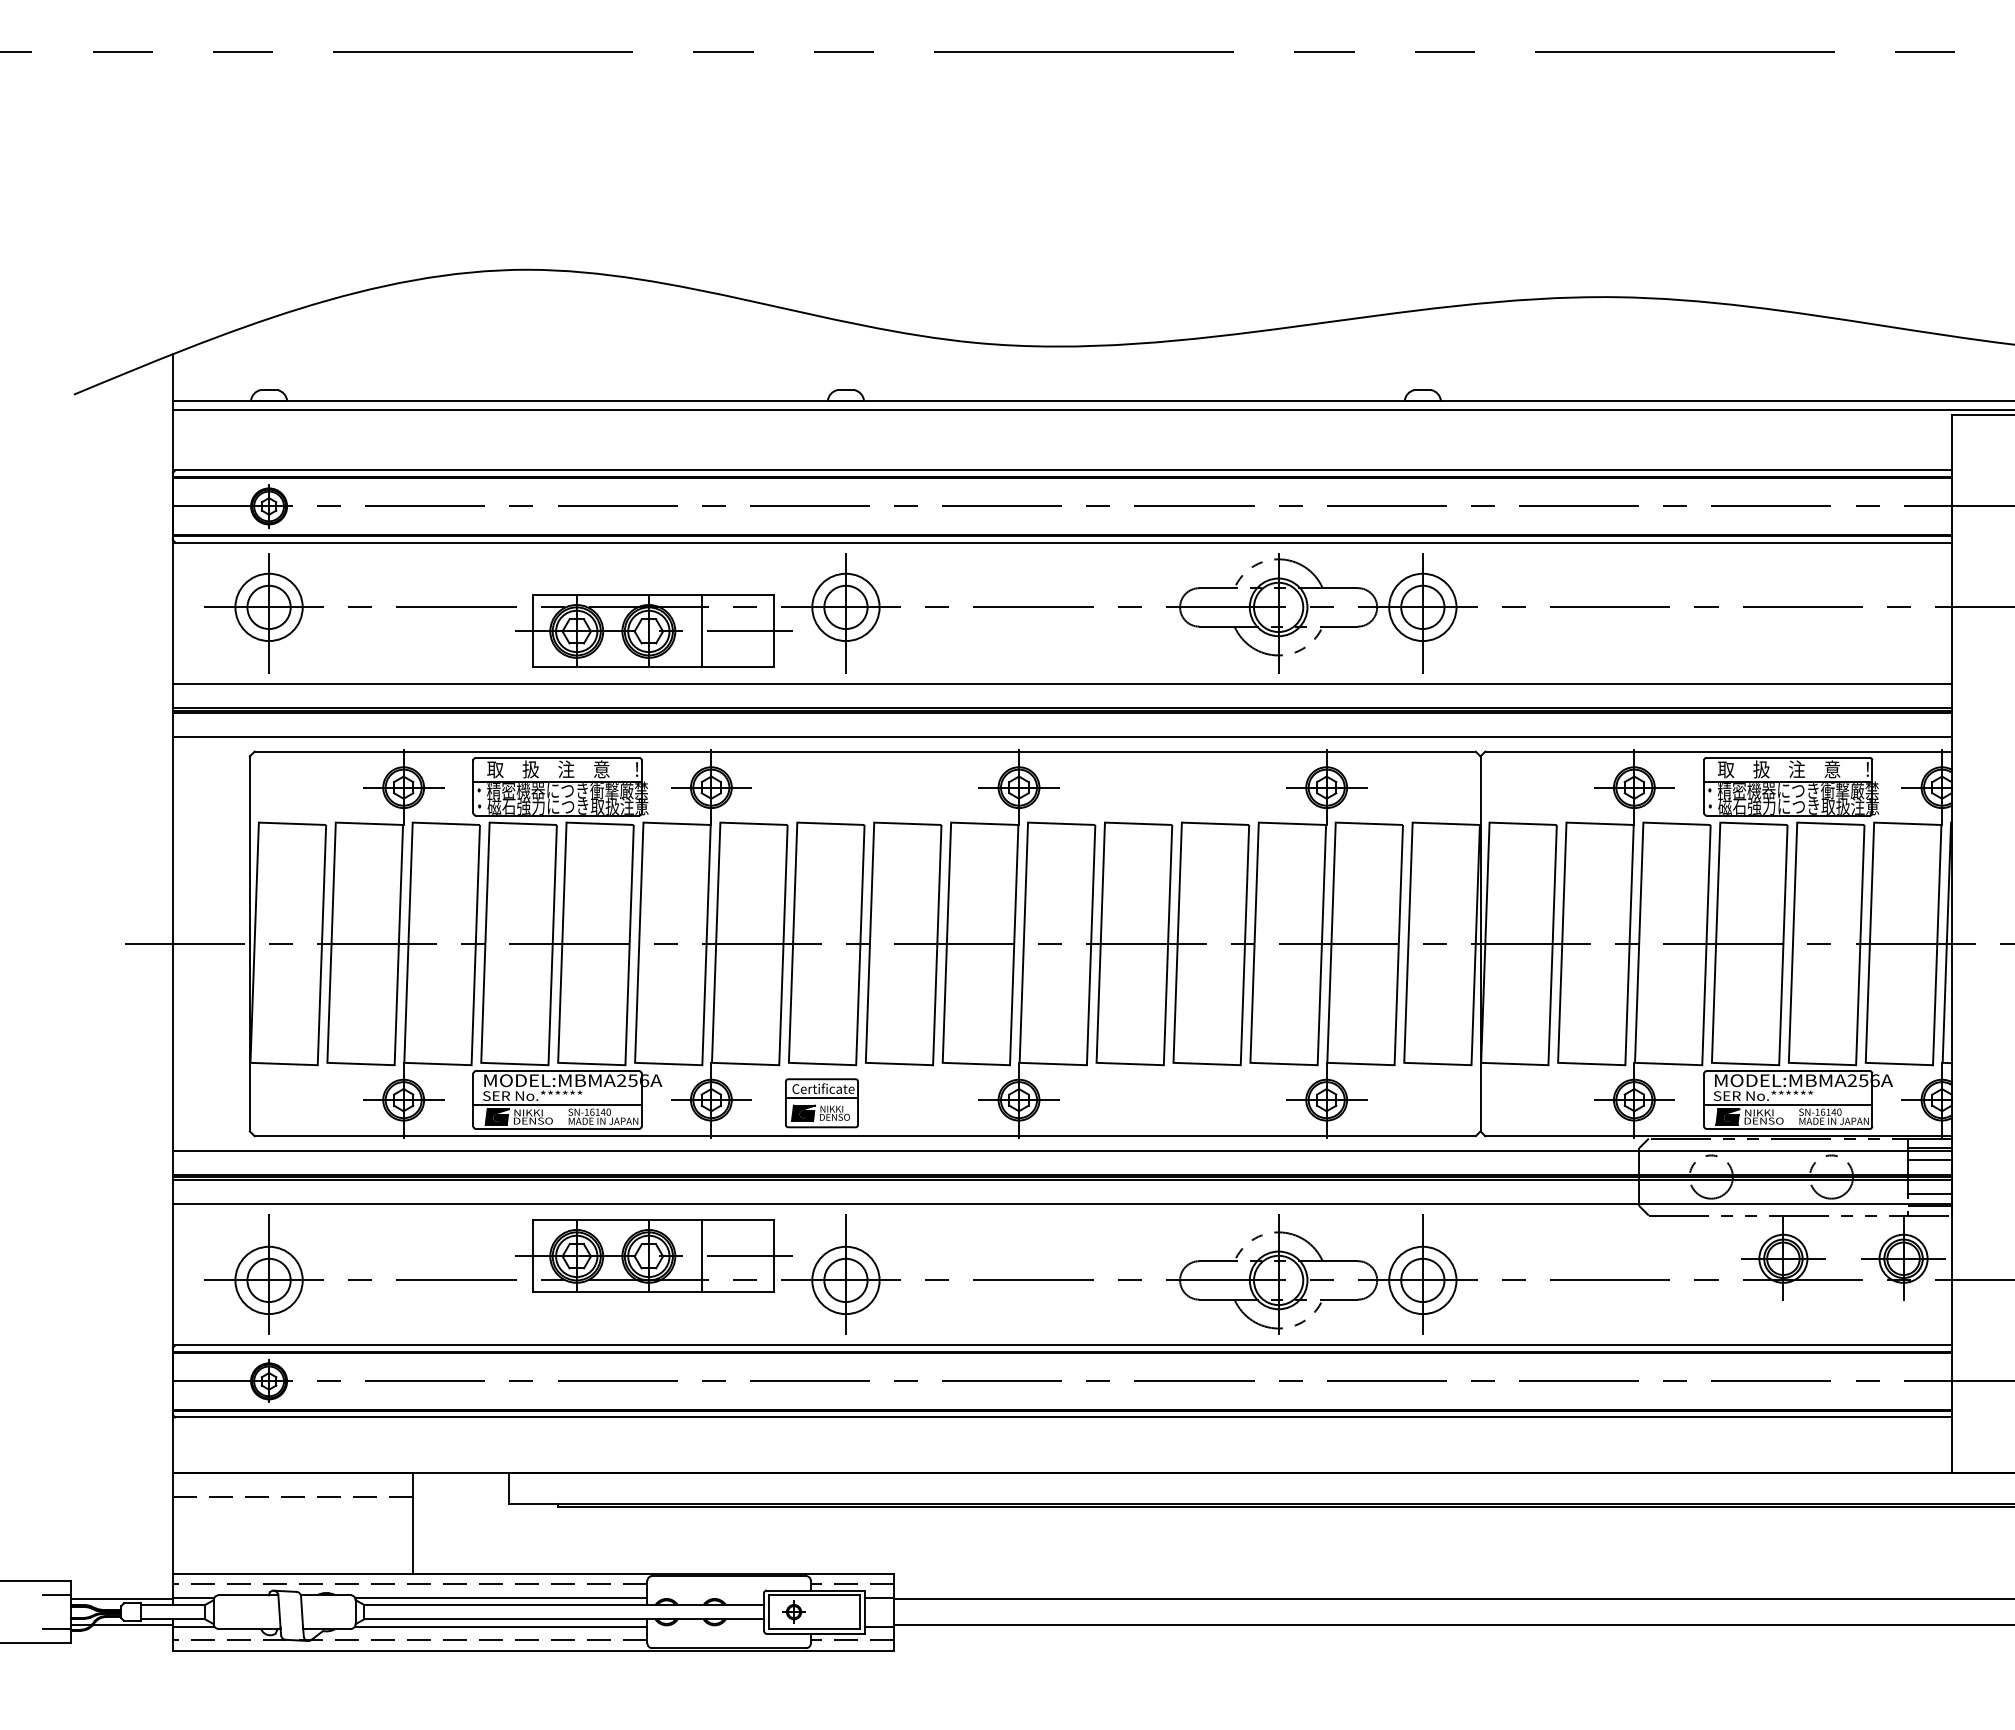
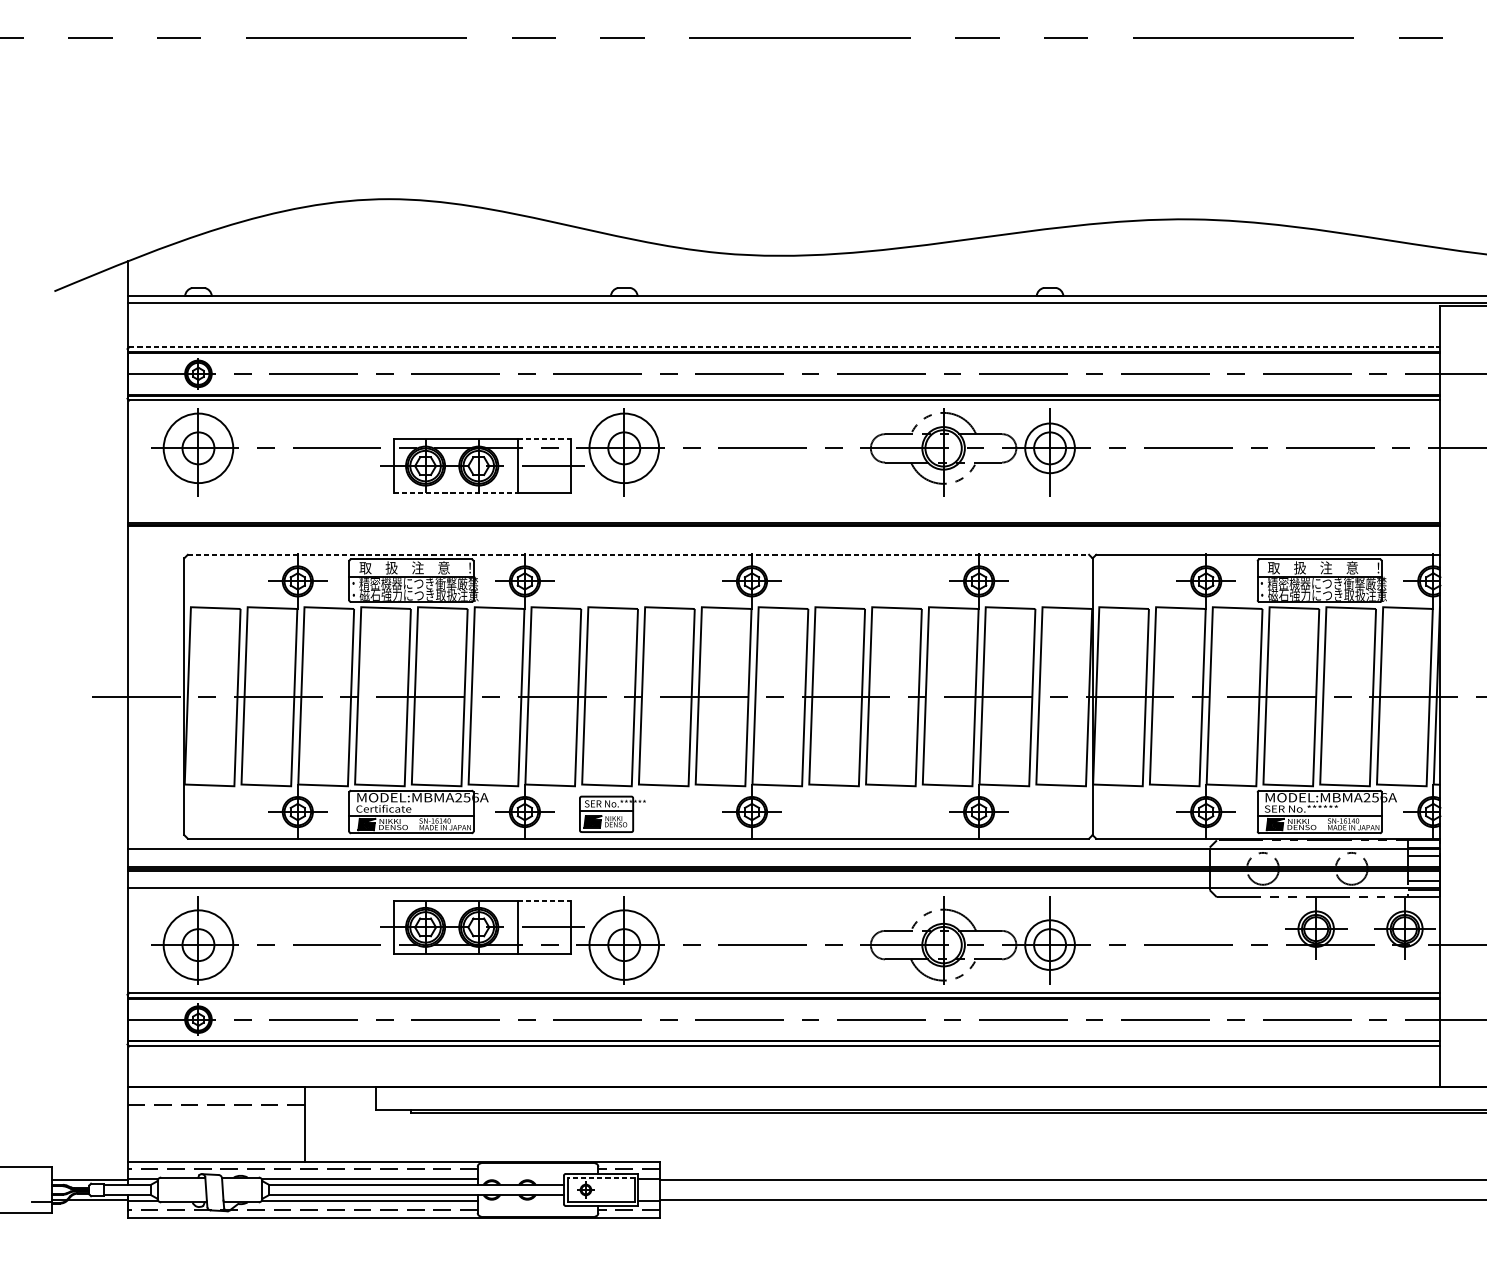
line: (1064, 470) -> (785, 347), solid -> dashed
line: (738, 595) -> (544, 439), solid -> dashed
circle: (268, 607) -> (198, 448), size x1.4
circle: (845, 607) -> (623, 448), size x1.4
line: (618, 667) -> (456, 492), solid -> dashed
line: (1061, 684) -> (783, 505), removed
line: (1061, 737) -> (783, 544), removed
line: (865, 751) -> (638, 554), solid -> dashed
text: (833, 1088) -> (615, 803), Certificate -> SER No.******
text: (532, 1095) -> (392, 808), SER No.****** -> Certificate
line: (738, 1220) -> (544, 900), solid -> dashed
circle: (268, 1280) -> (198, 945), size x1.4
circle: (845, 1280) -> (623, 945), size x1.4
line: (56, 1595) -> (41, 1177), removed
line: (814, 1595) -> (601, 1177), solid -> dashed

